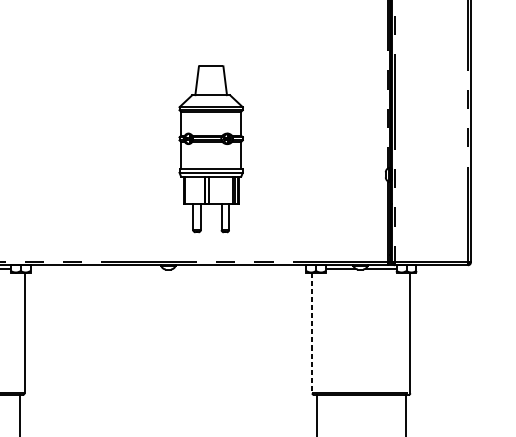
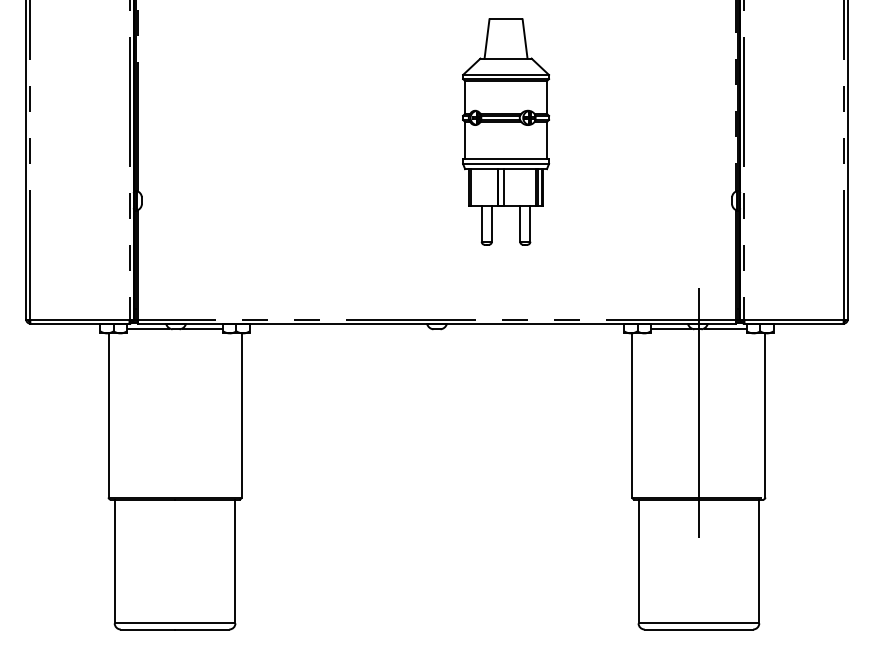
part: (210, 148) -> (505, 131), moved
line: (361, 330) -> (698, 412), added
line: (312, 332) -> (632, 415), dashed -> solid

